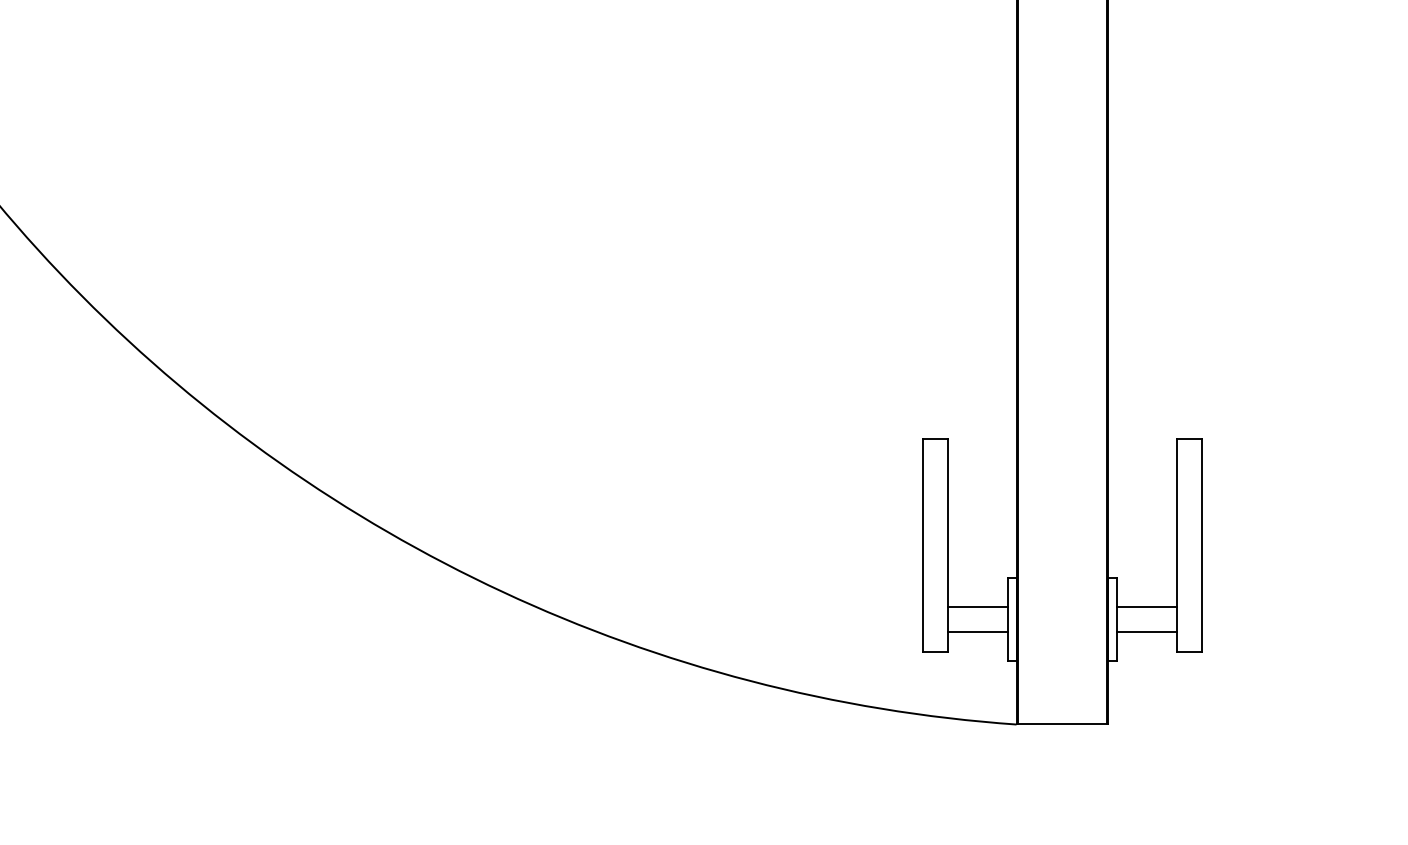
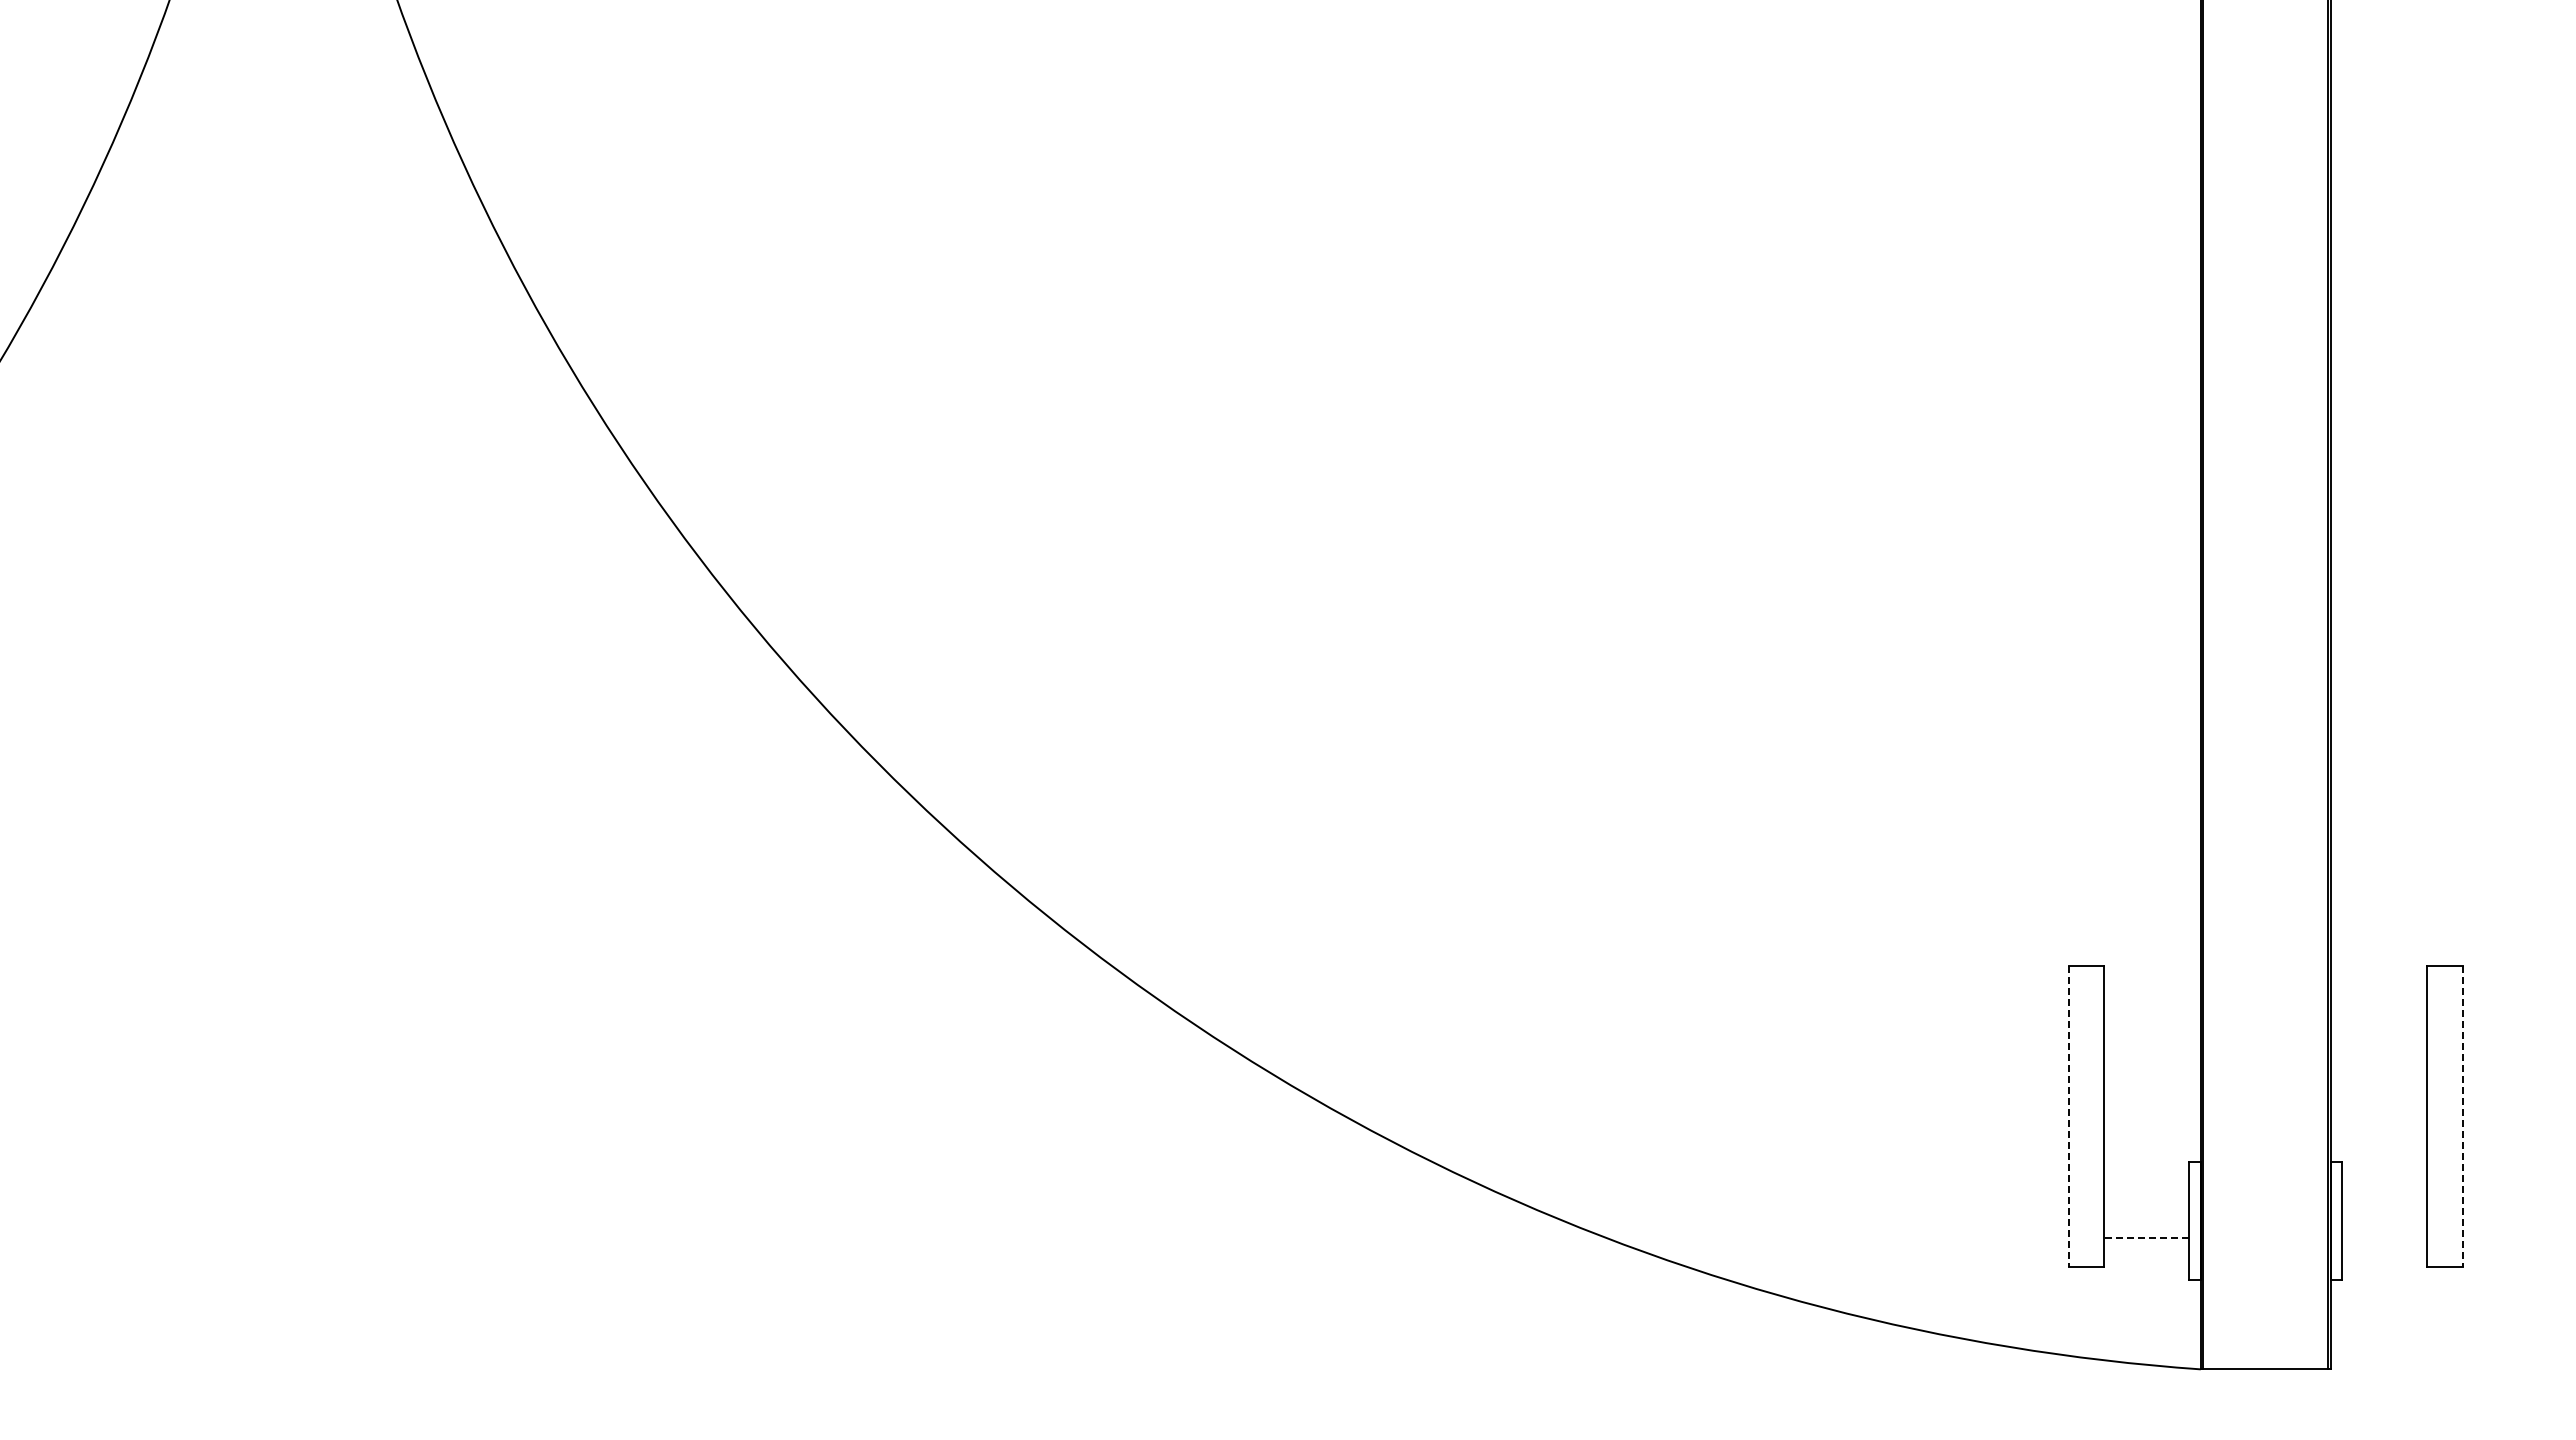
line: (923, 545) -> (2068, 1116), solid -> dashed
line: (1201, 545) -> (2462, 1116), solid -> dashed
line: (977, 606) -> (2145, 1202), removed
line: (1146, 606) -> (2384, 1202), removed
line: (977, 632) -> (2145, 1238), solid -> dashed
line: (1146, 632) -> (2384, 1238), removed

